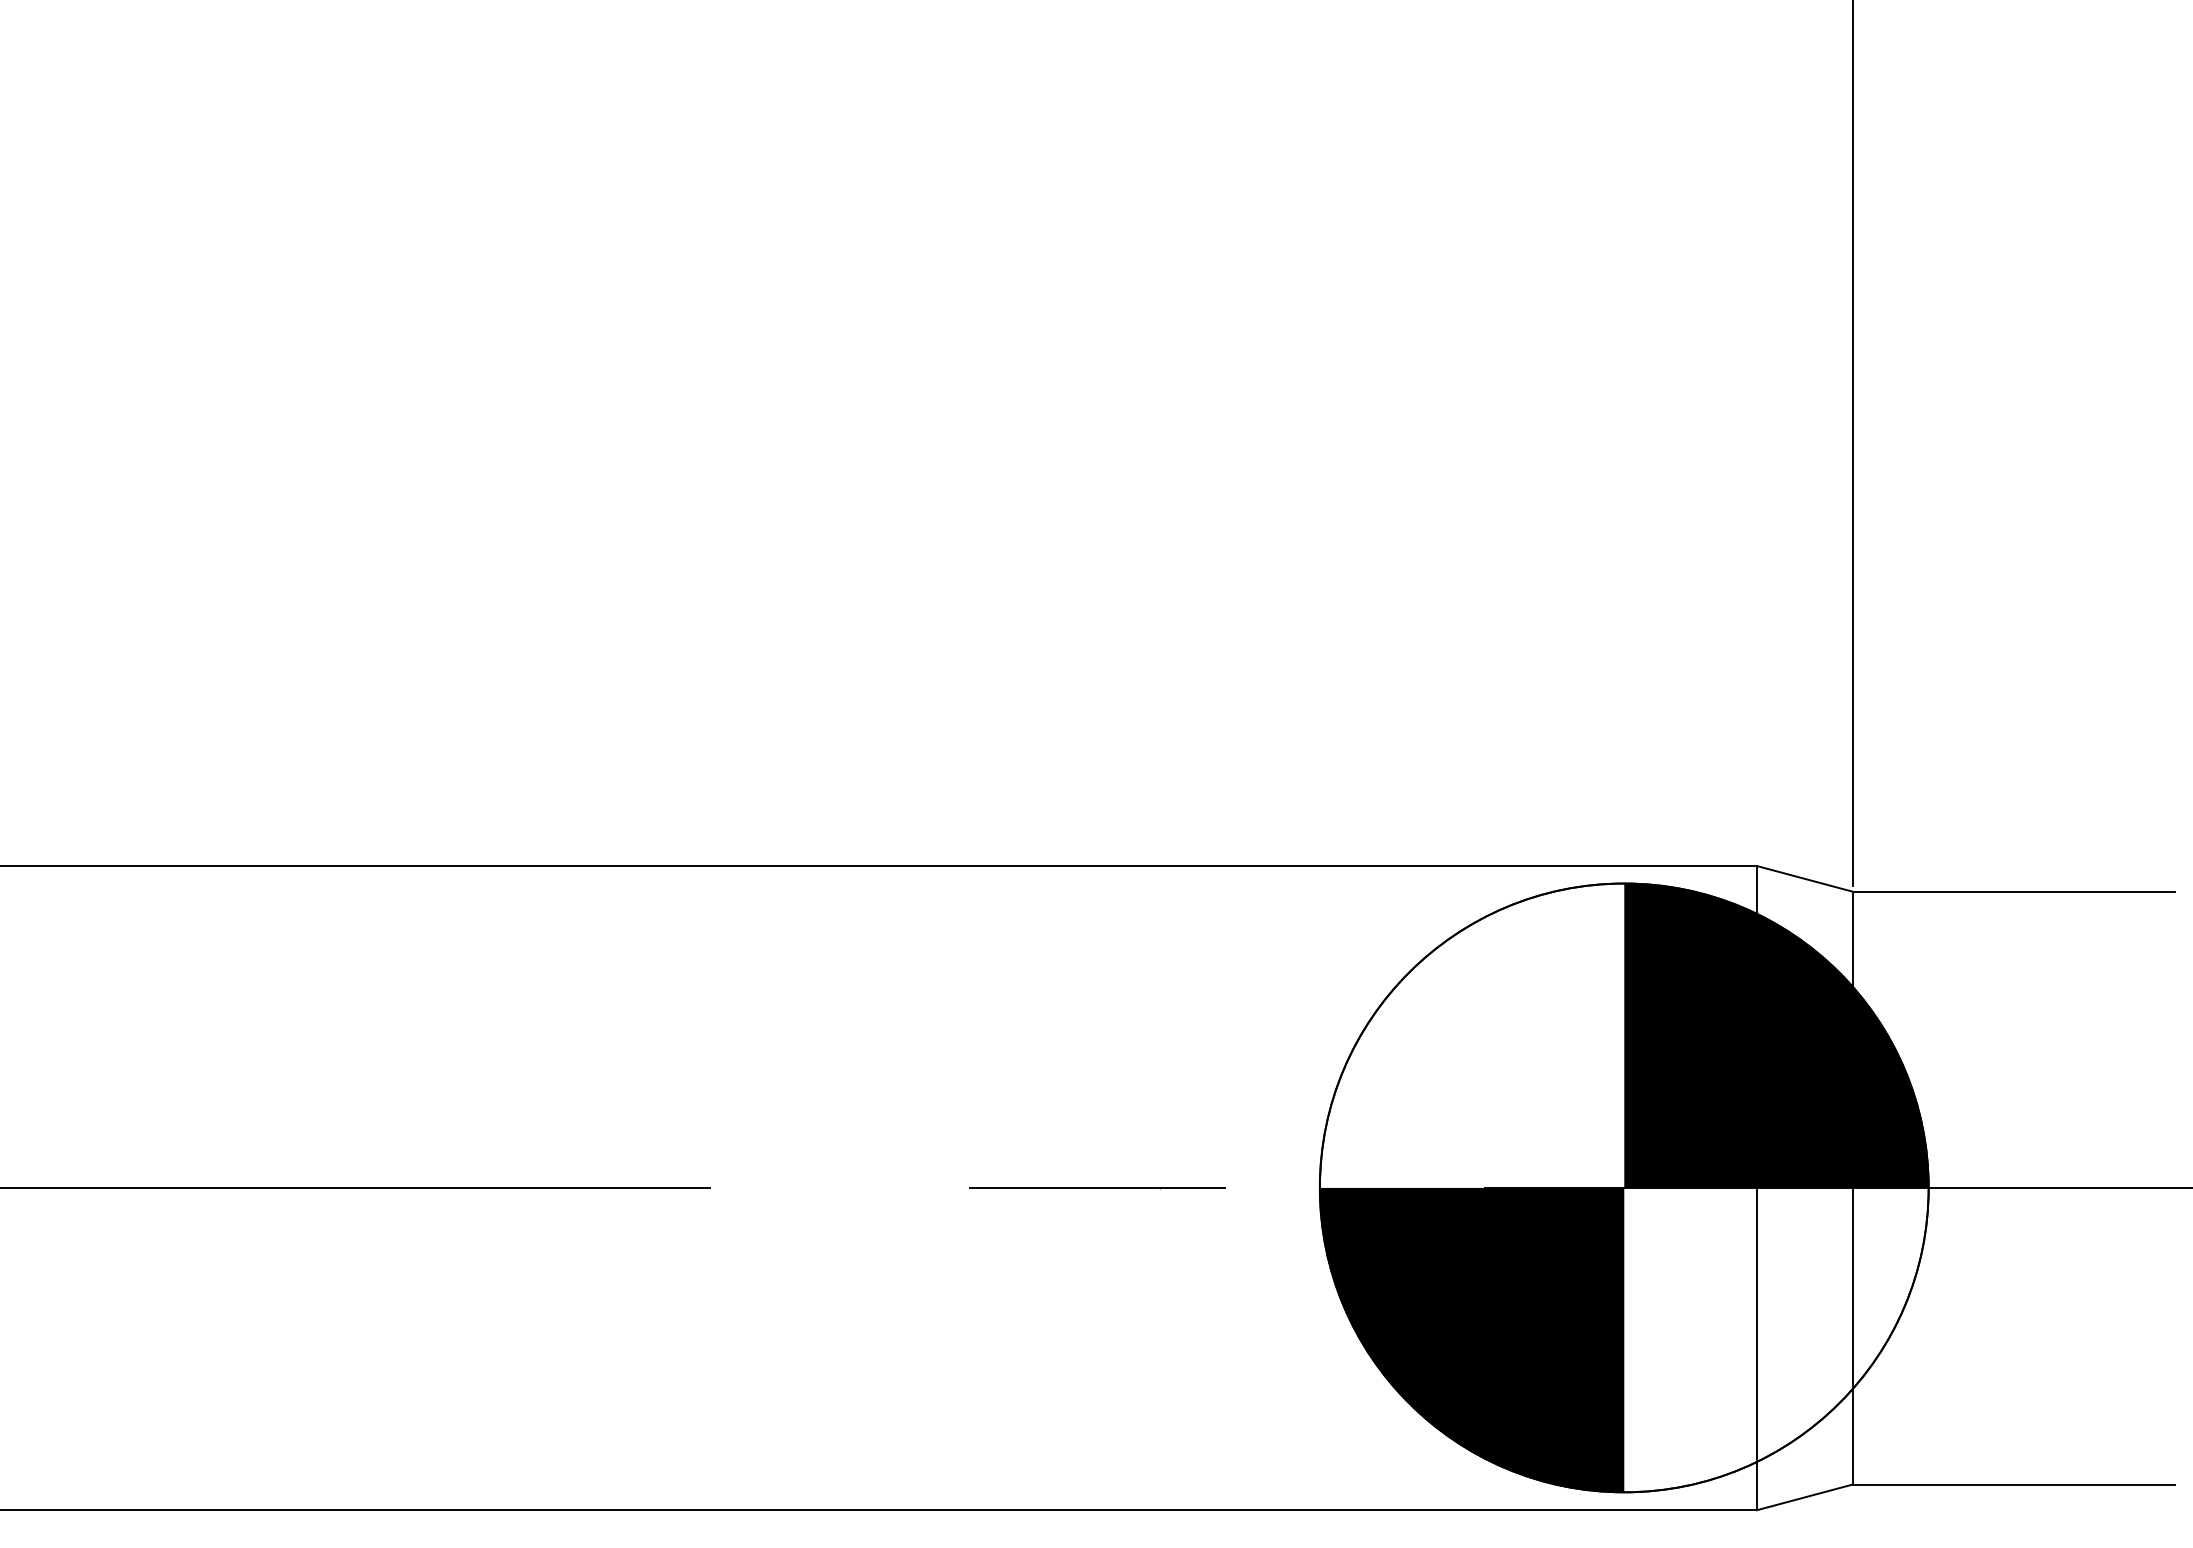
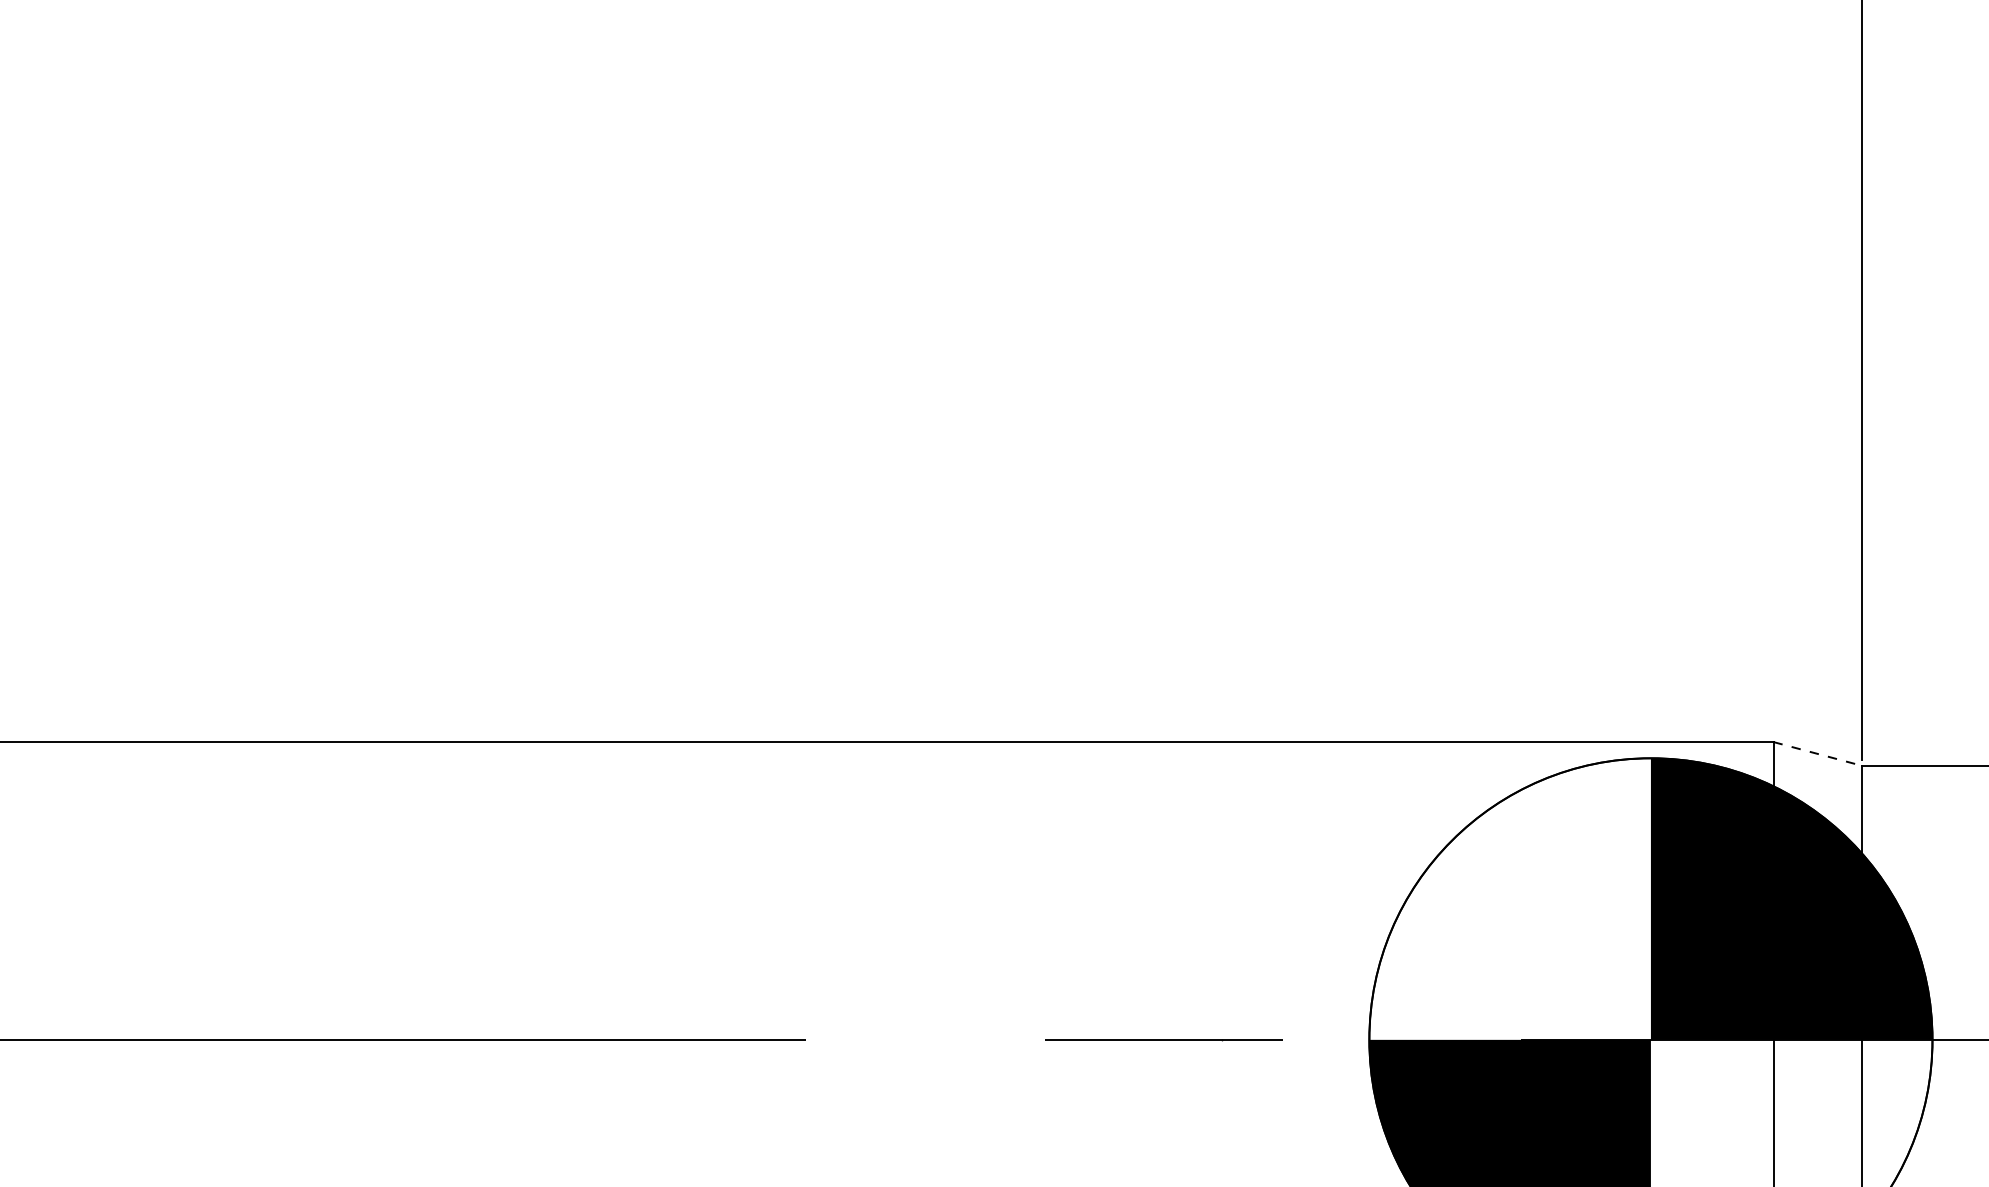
line: (1804, 878) -> (1817, 753), solid -> dashed

